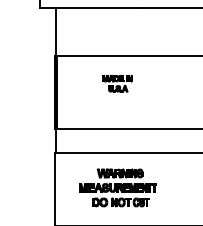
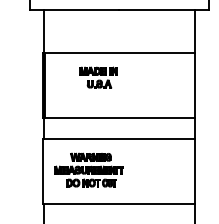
part: (117, 83) -> (98, 77), size x1.43
part: (117, 187) -> (88, 169), moved

